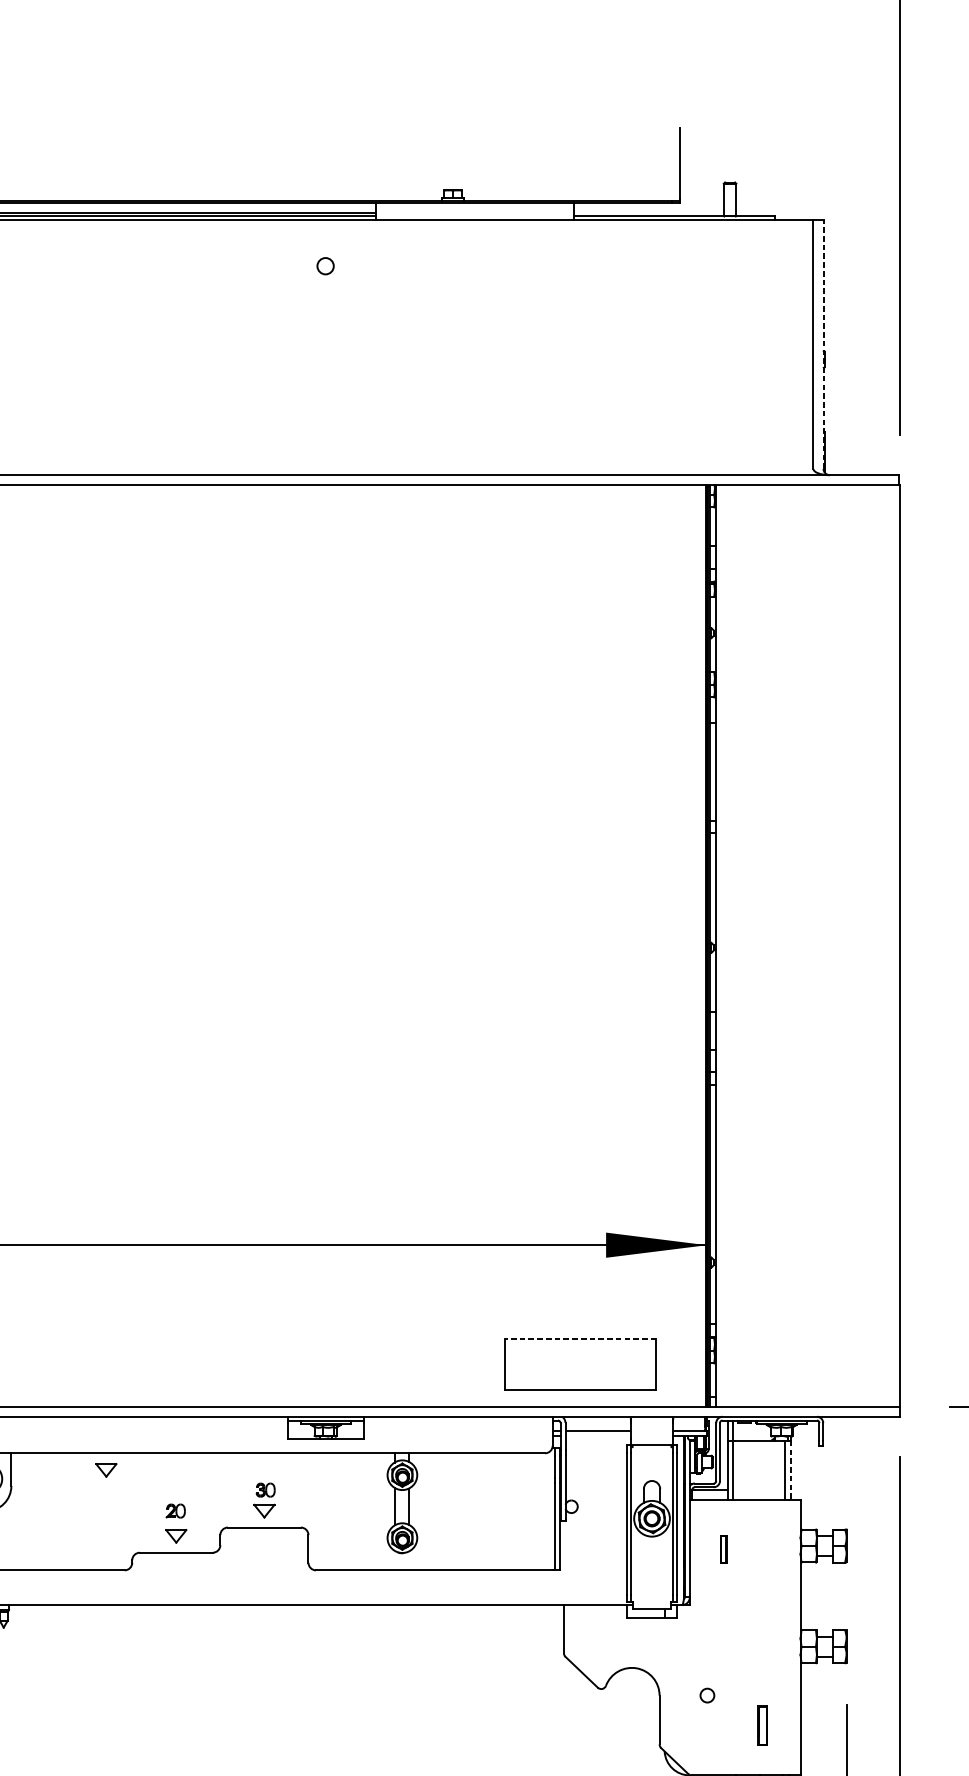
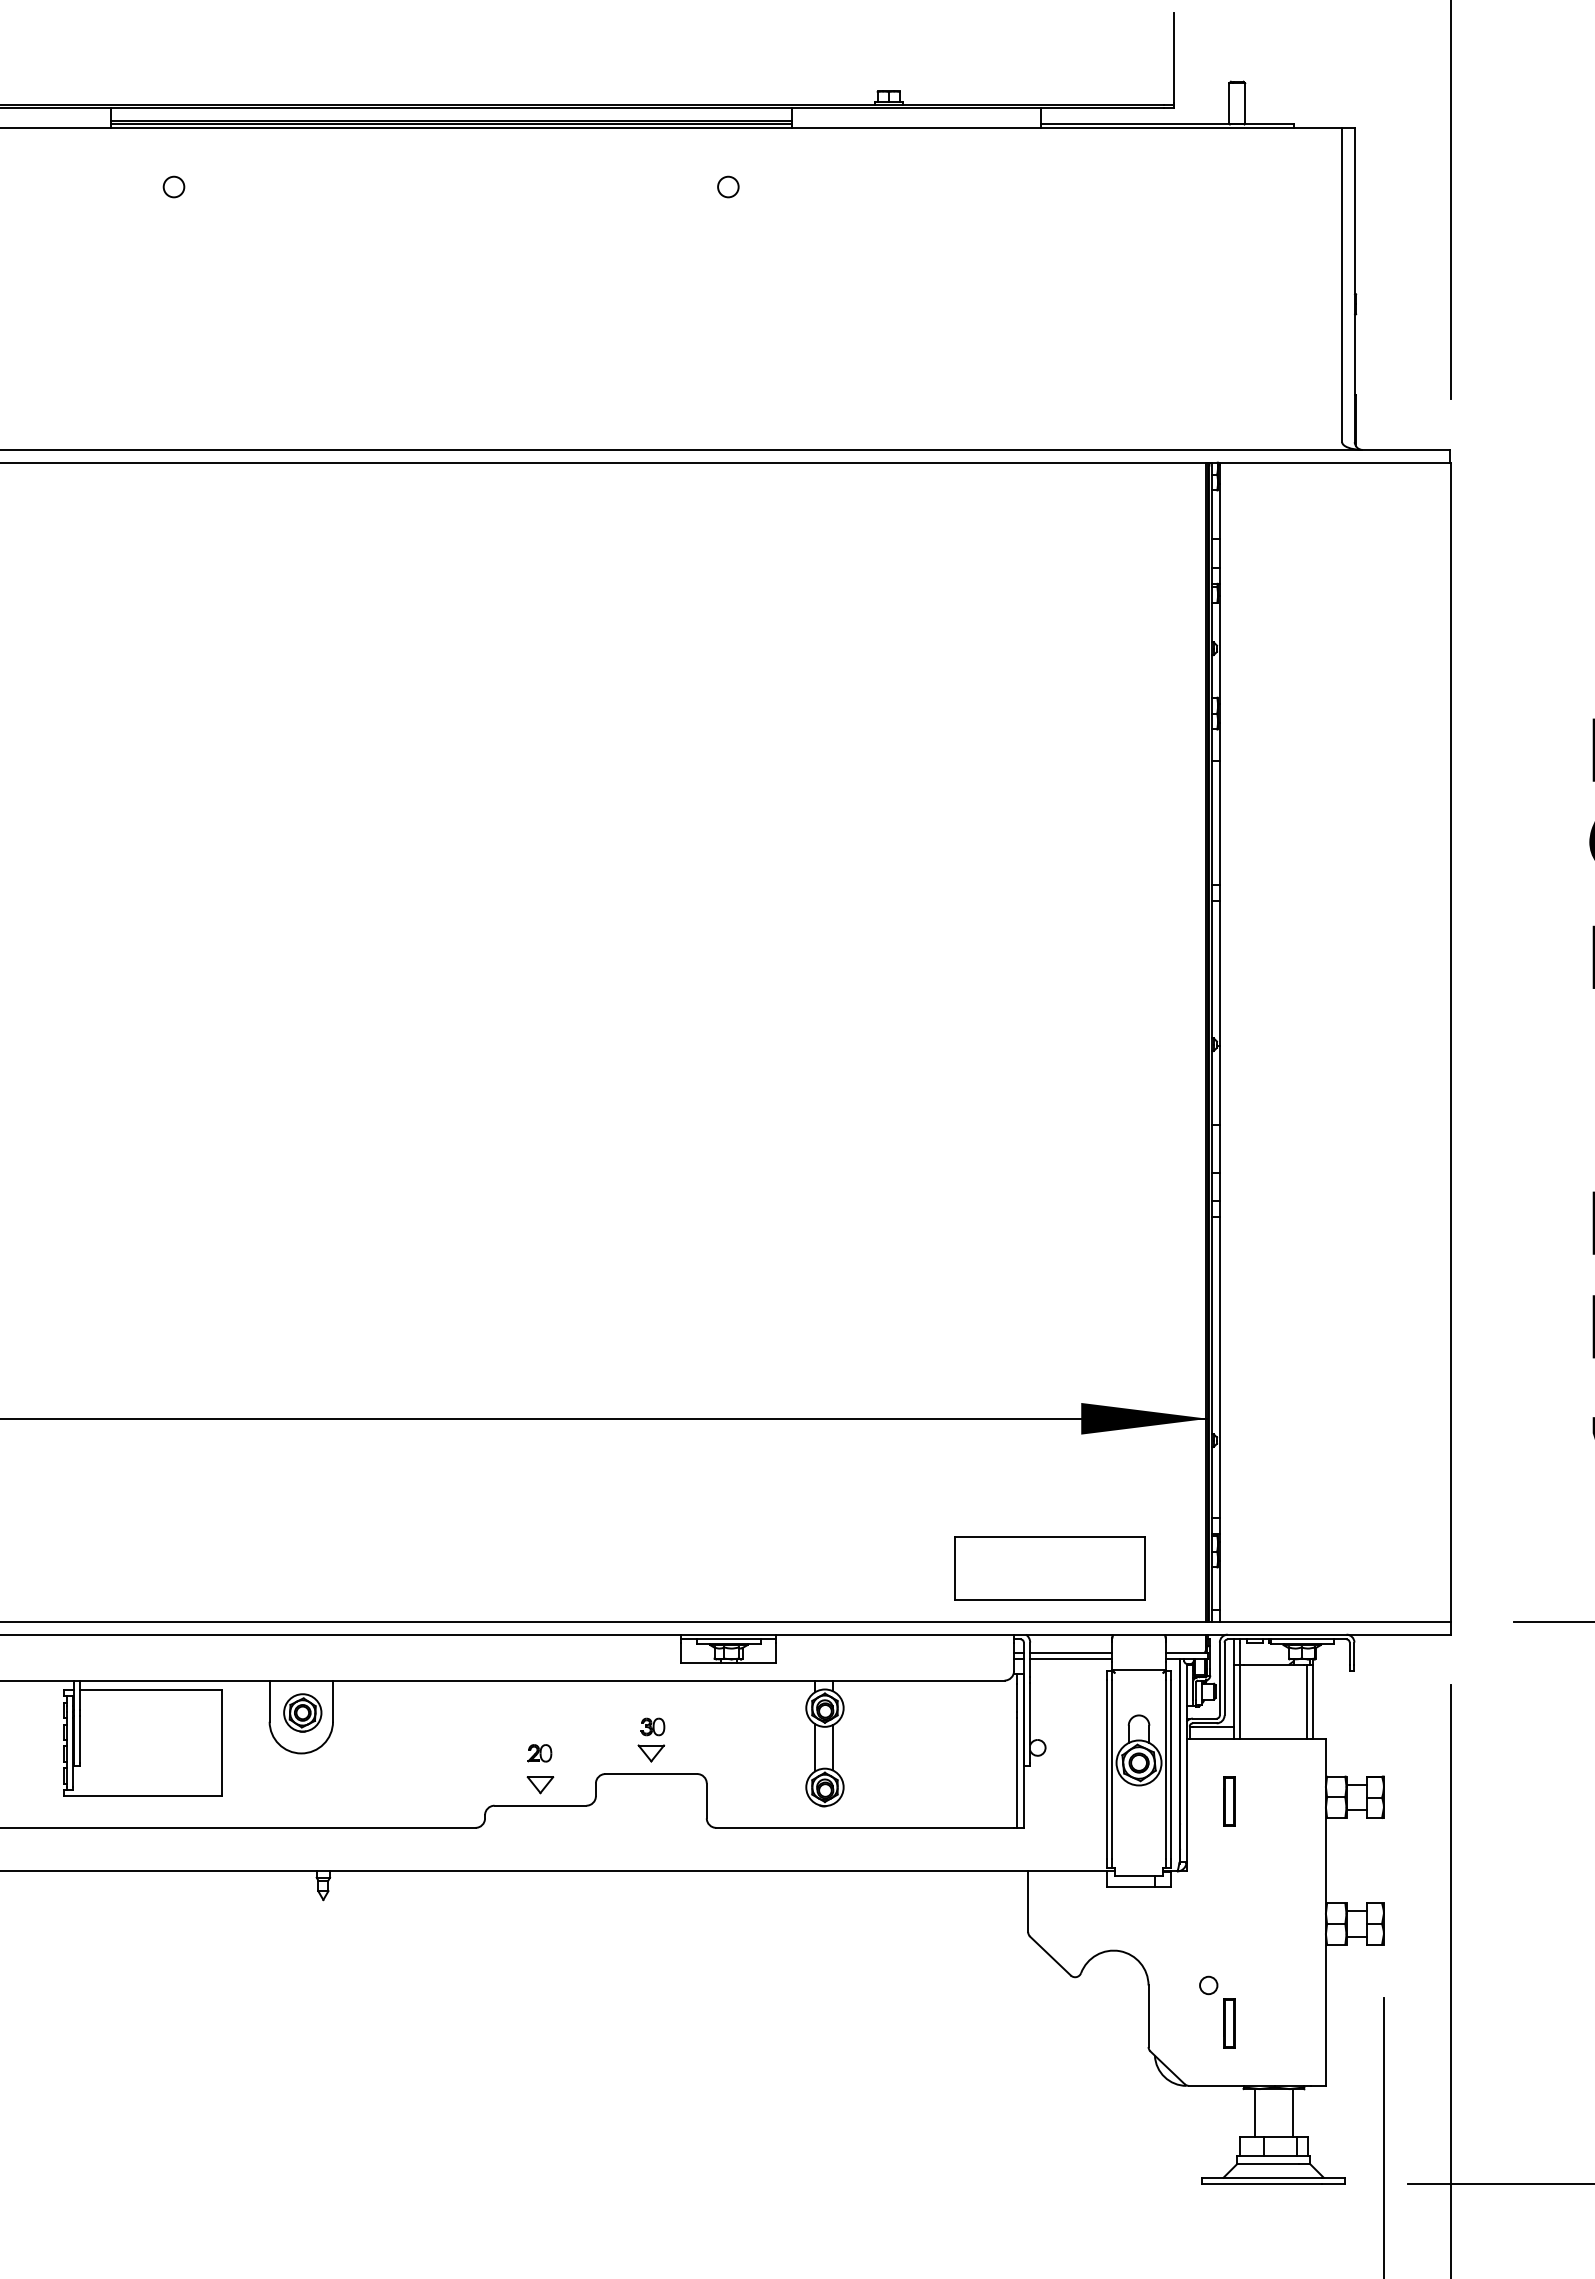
line: (823, 344) -> (1354, 285), dashed -> solid
line: (580, 1339) -> (1049, 1537), dashed -> solid
line: (598, 1436) -> (1071, 1659), added
part: (106, 1470) -> (452, 1702), removed
line: (790, 1470) -> (1313, 1702), dashed -> solid
part: (723, 1549) -> (1229, 1801), size x1.43
part: (762, 1725) -> (1229, 2023), moved

